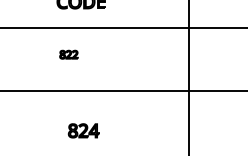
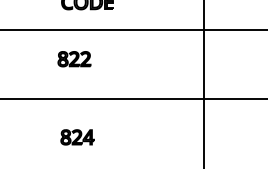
part: (68, 54) -> (73, 59), size x1.67
part: (83, 130) -> (77, 136), moved

